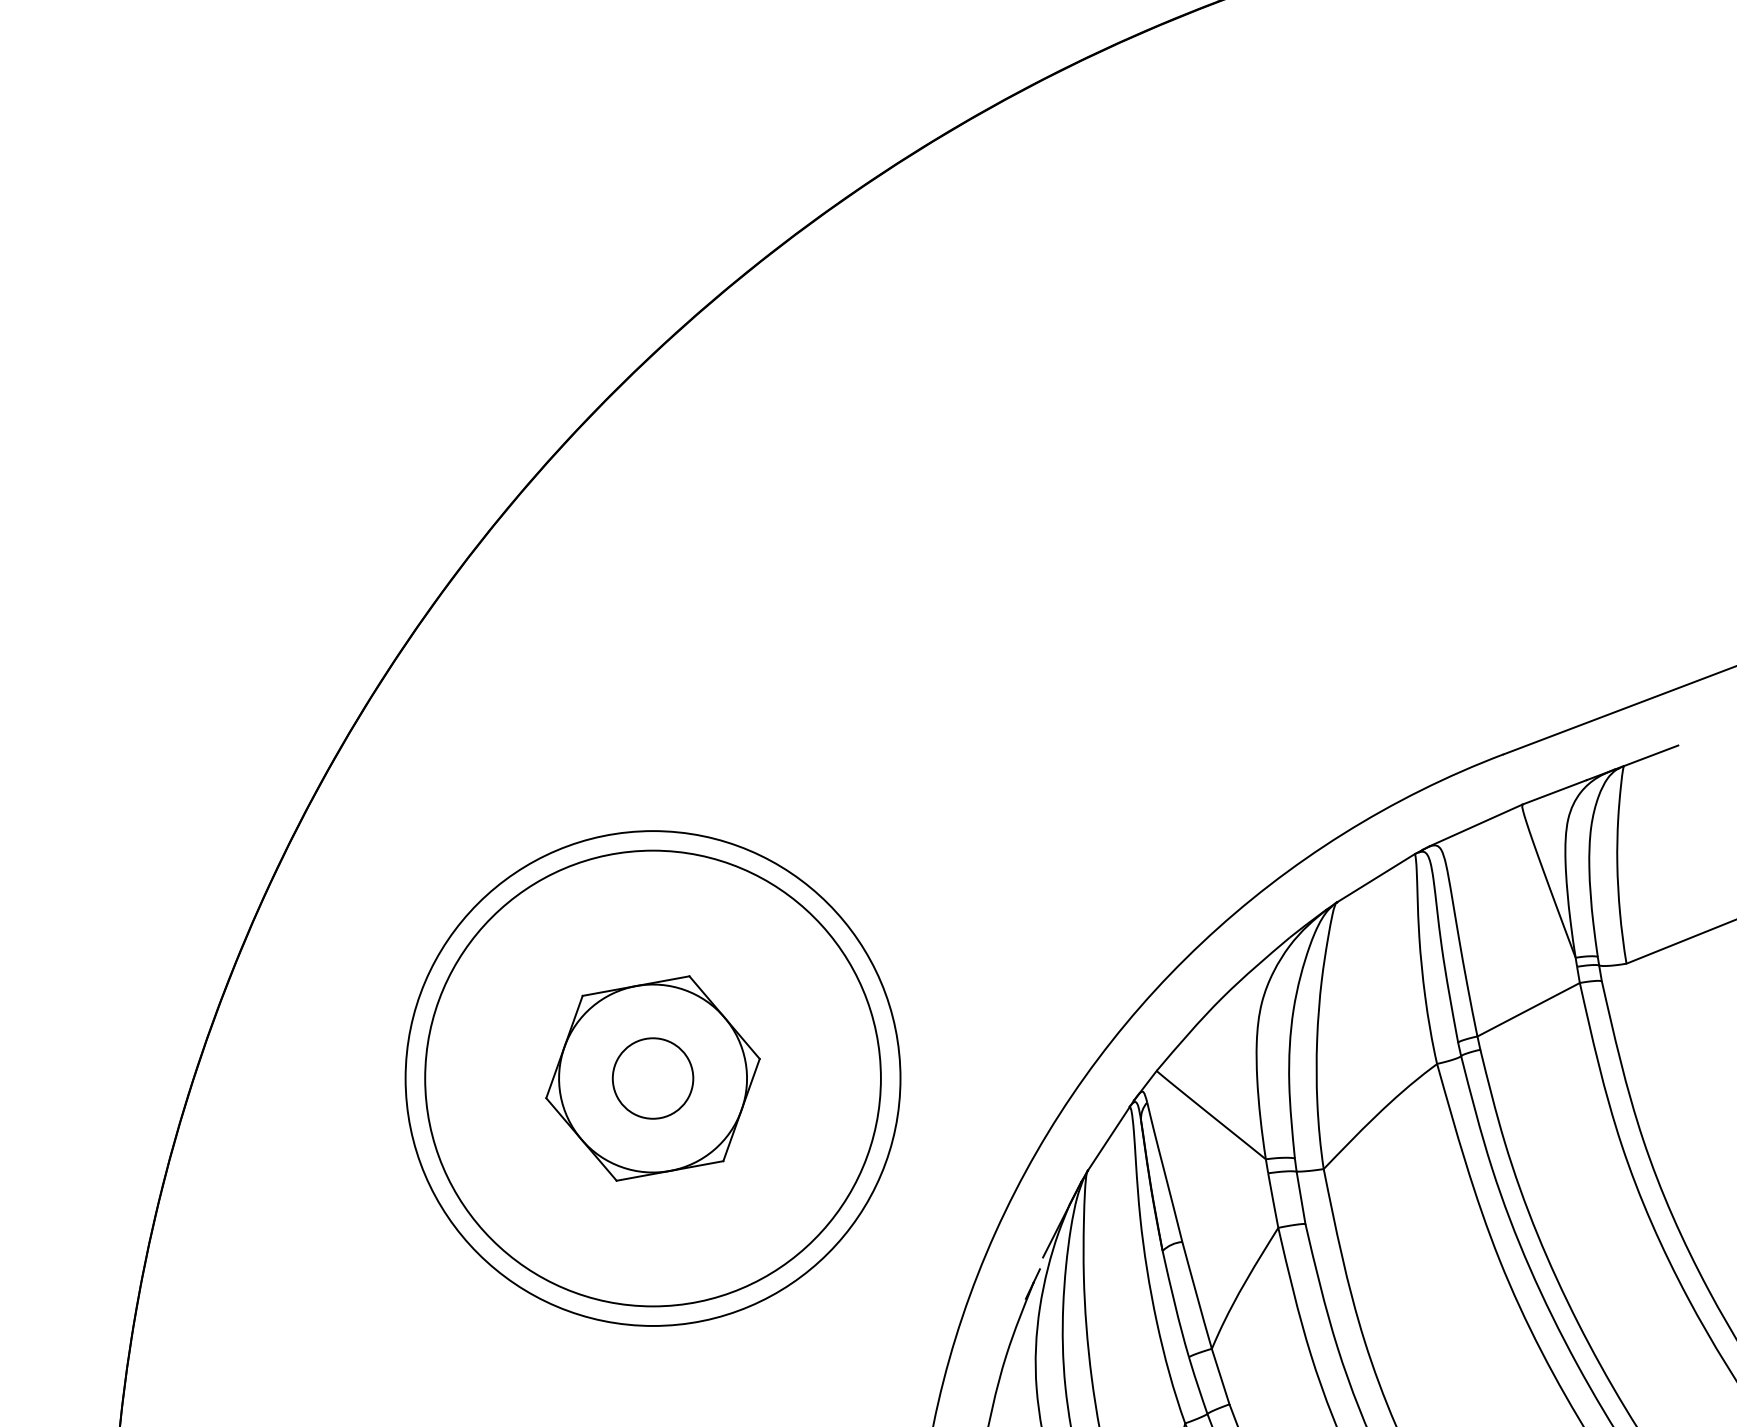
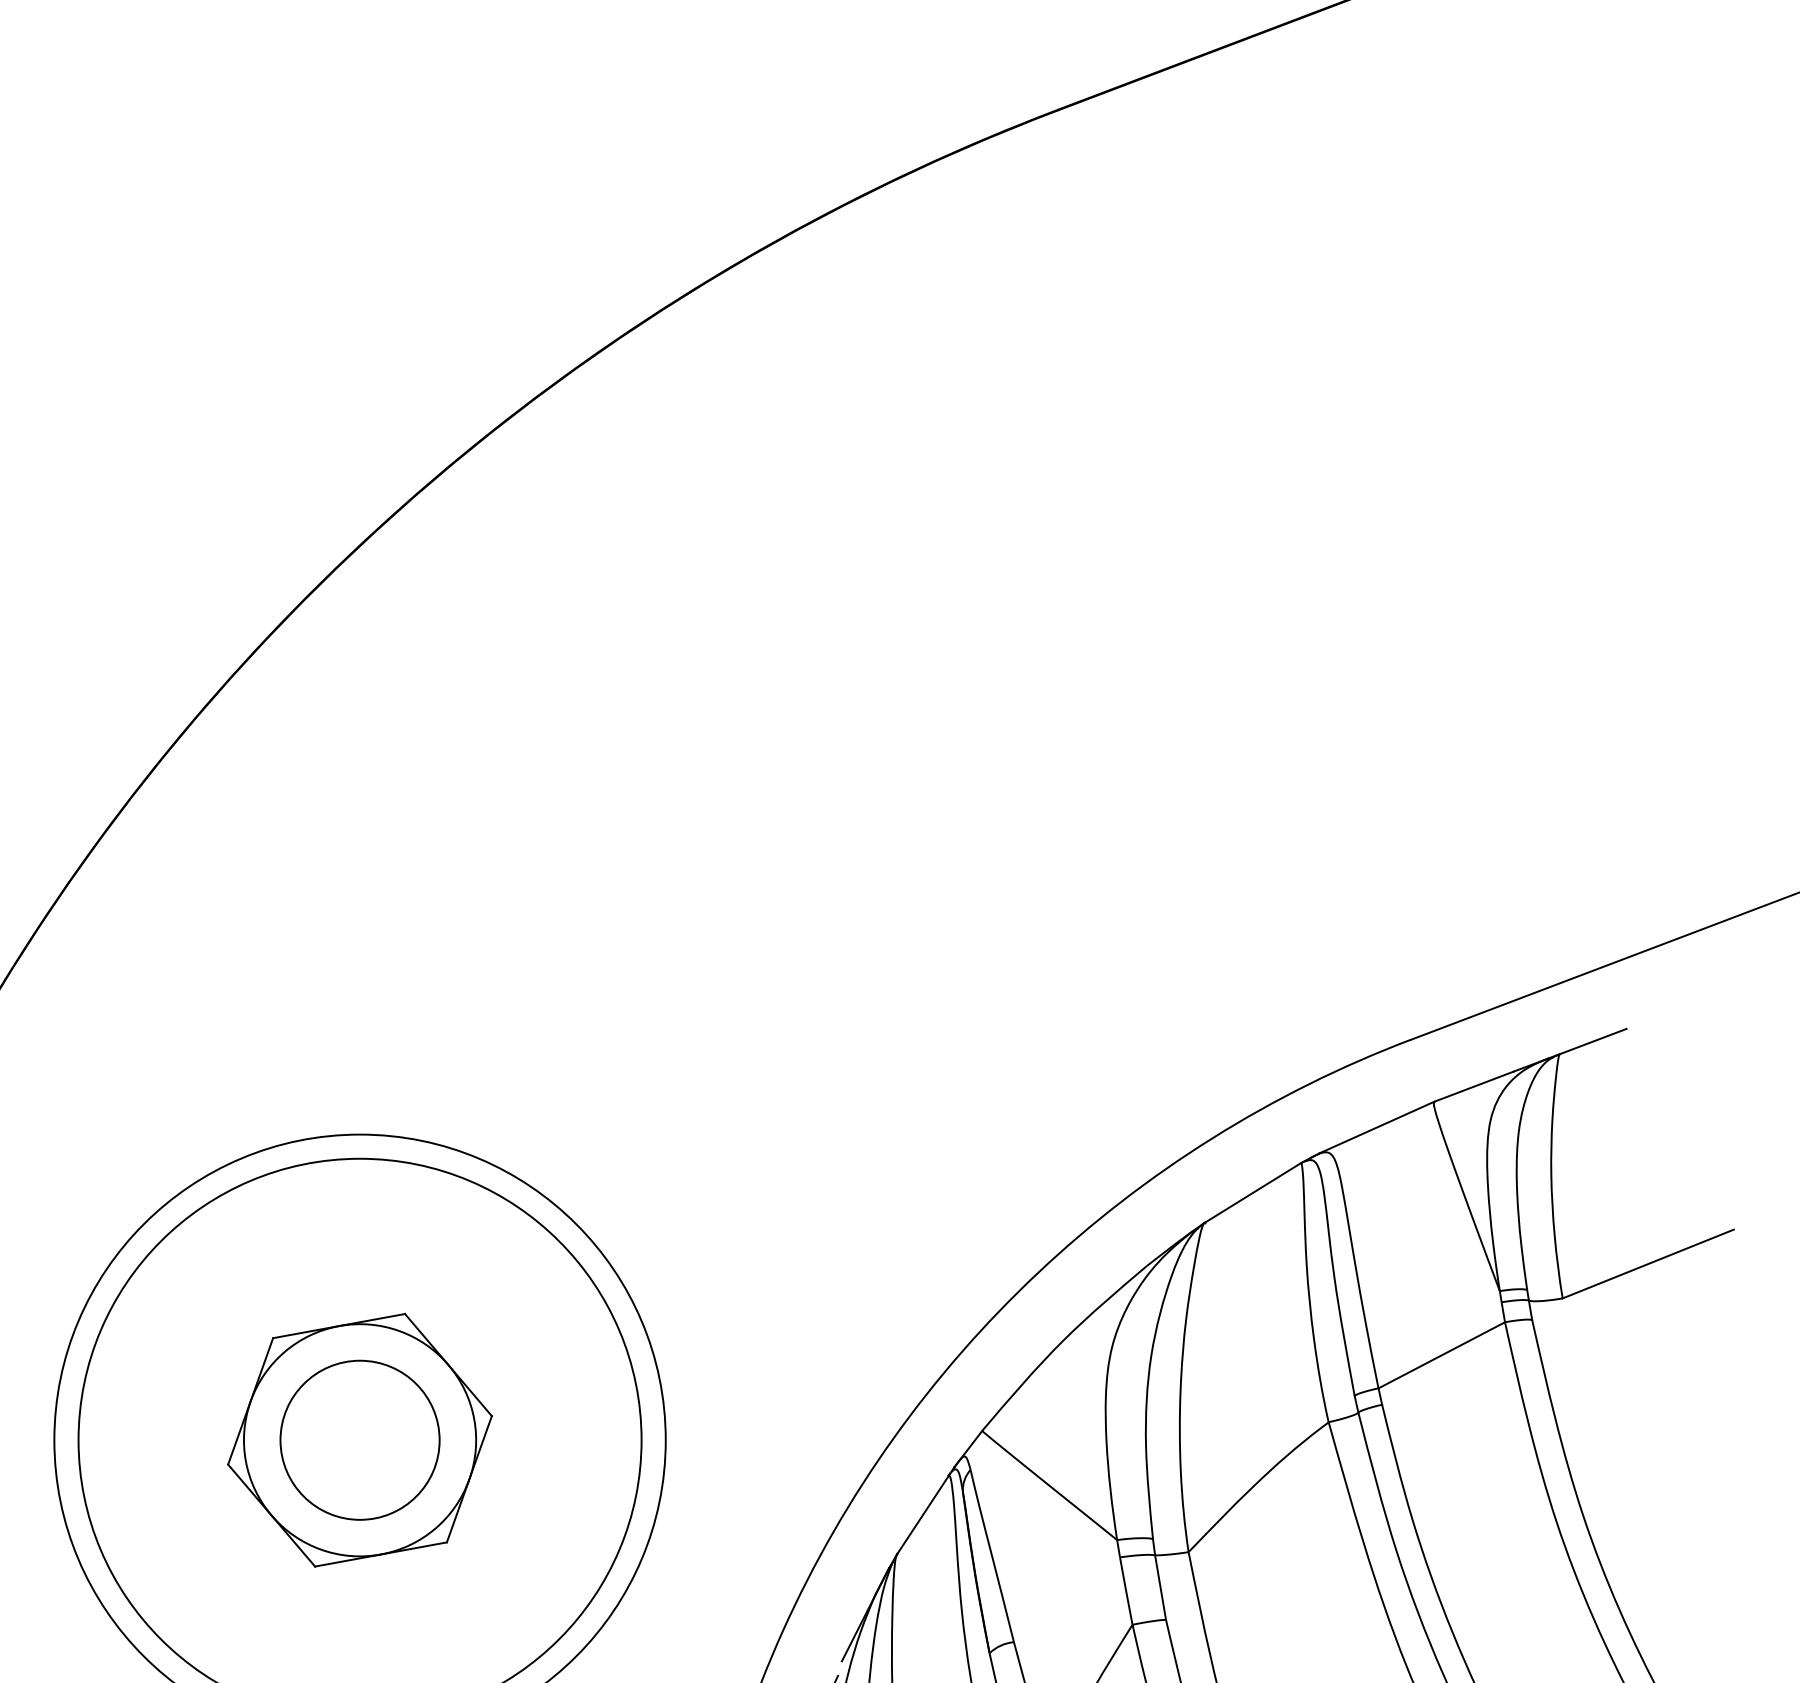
circle: (652, 1078) -> (359, 1440), size x1.6

